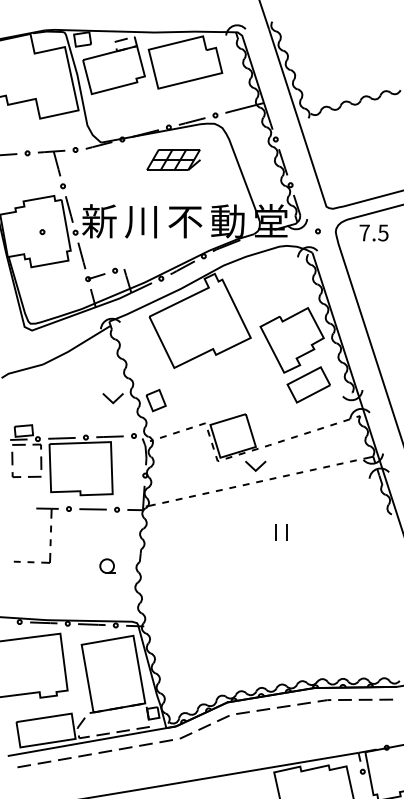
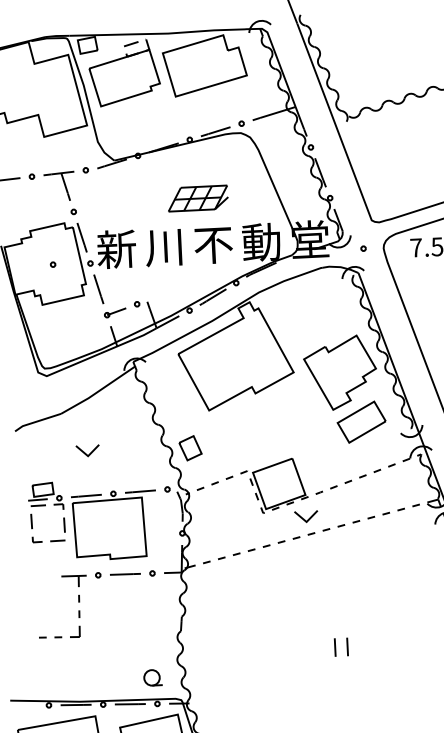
part: (173, 159) -> (197, 198), moved
part: (112, 398) -> (87, 450), moved
part: (281, 532) -> (341, 647), moved
part: (107, 565) -> (152, 677), moved

